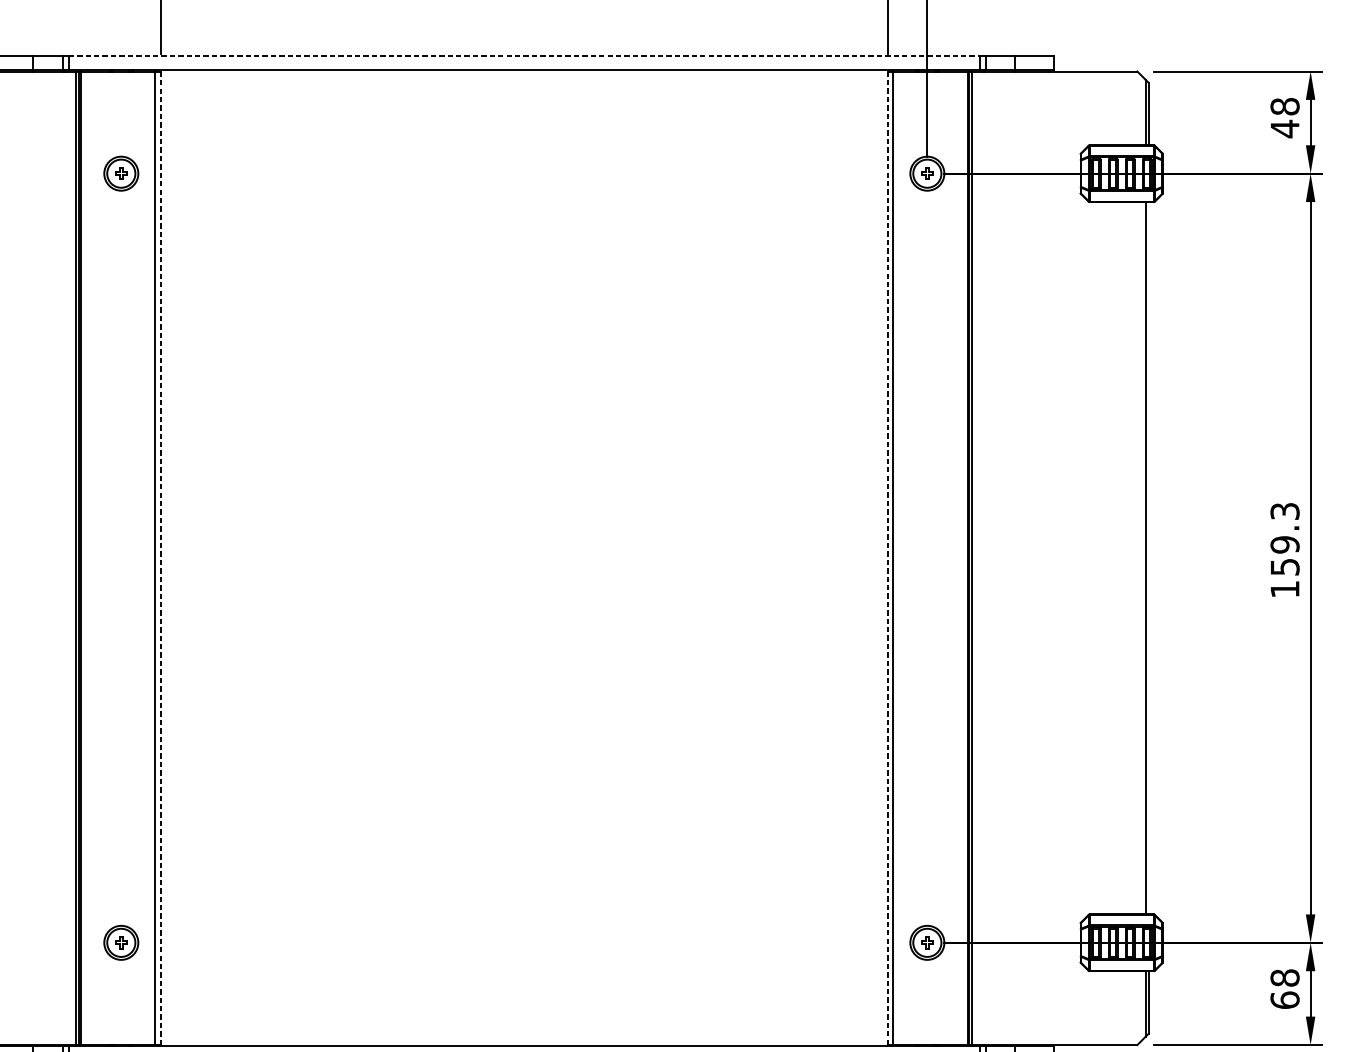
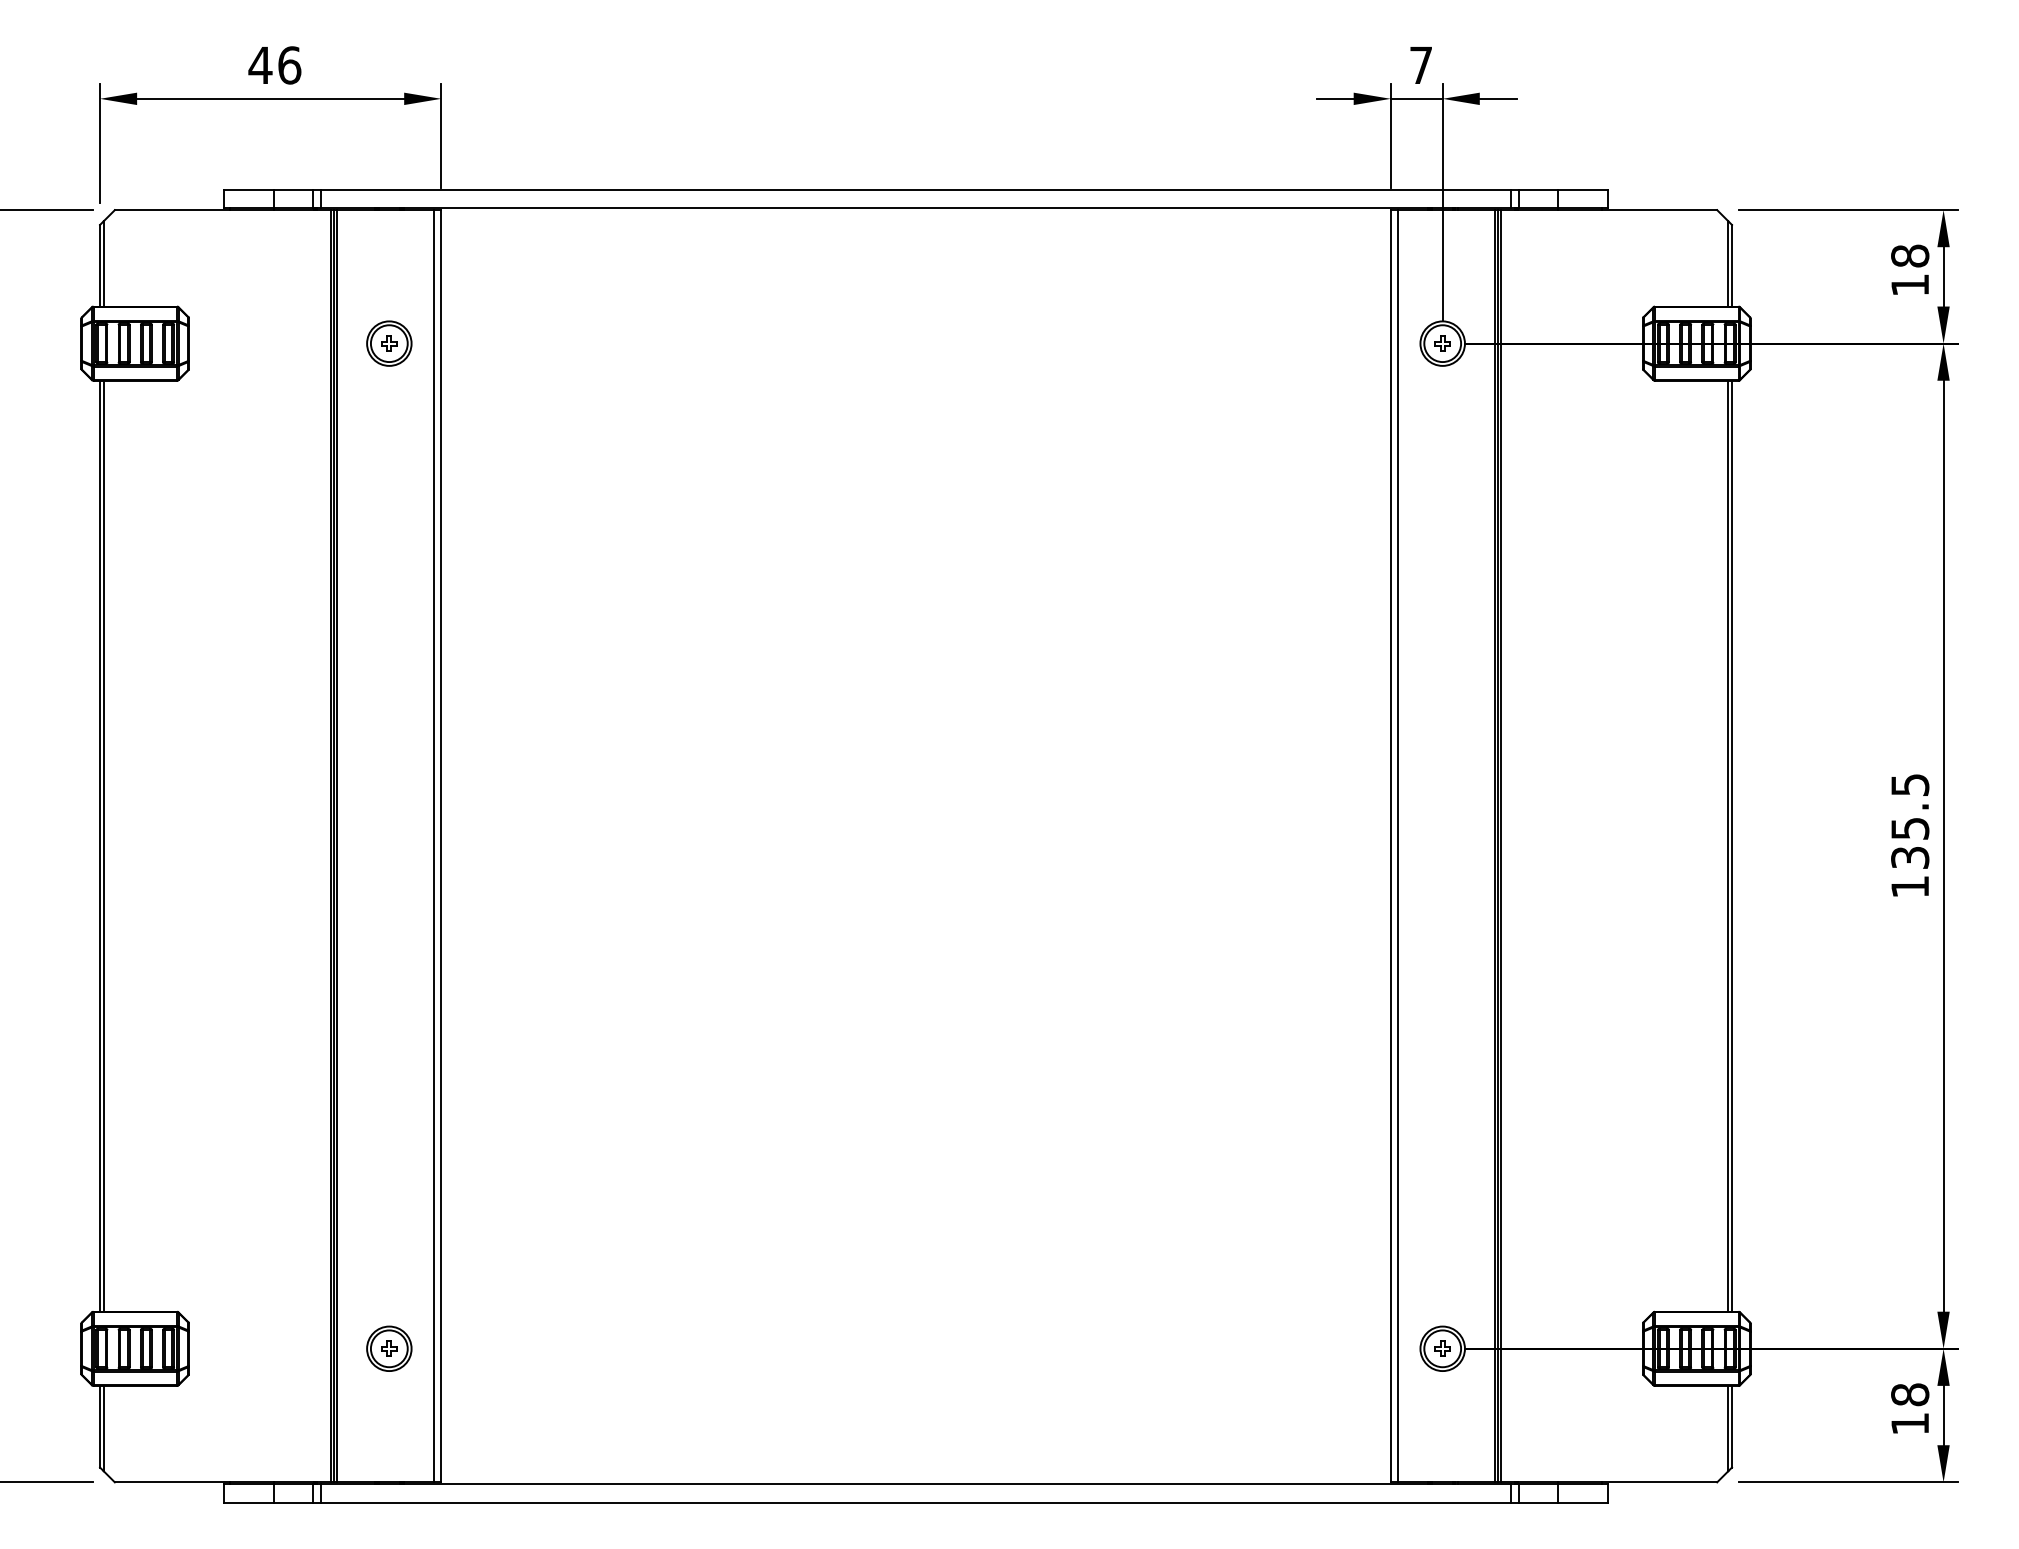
line: (524, 55) -> (916, 189), dashed -> solid
text: (1284, 129) -> (1909, 285), 48 -> 18
text: (1285, 539) -> (1910, 821), 159.3 -> 135.5
line: (161, 557) -> (441, 845), dashed -> solid
line: (1149, 557) -> (1732, 845), added
line: (887, 558) -> (1390, 846), dashed -> solid
text: (1285, 999) -> (1910, 1423), 68 -> 18

